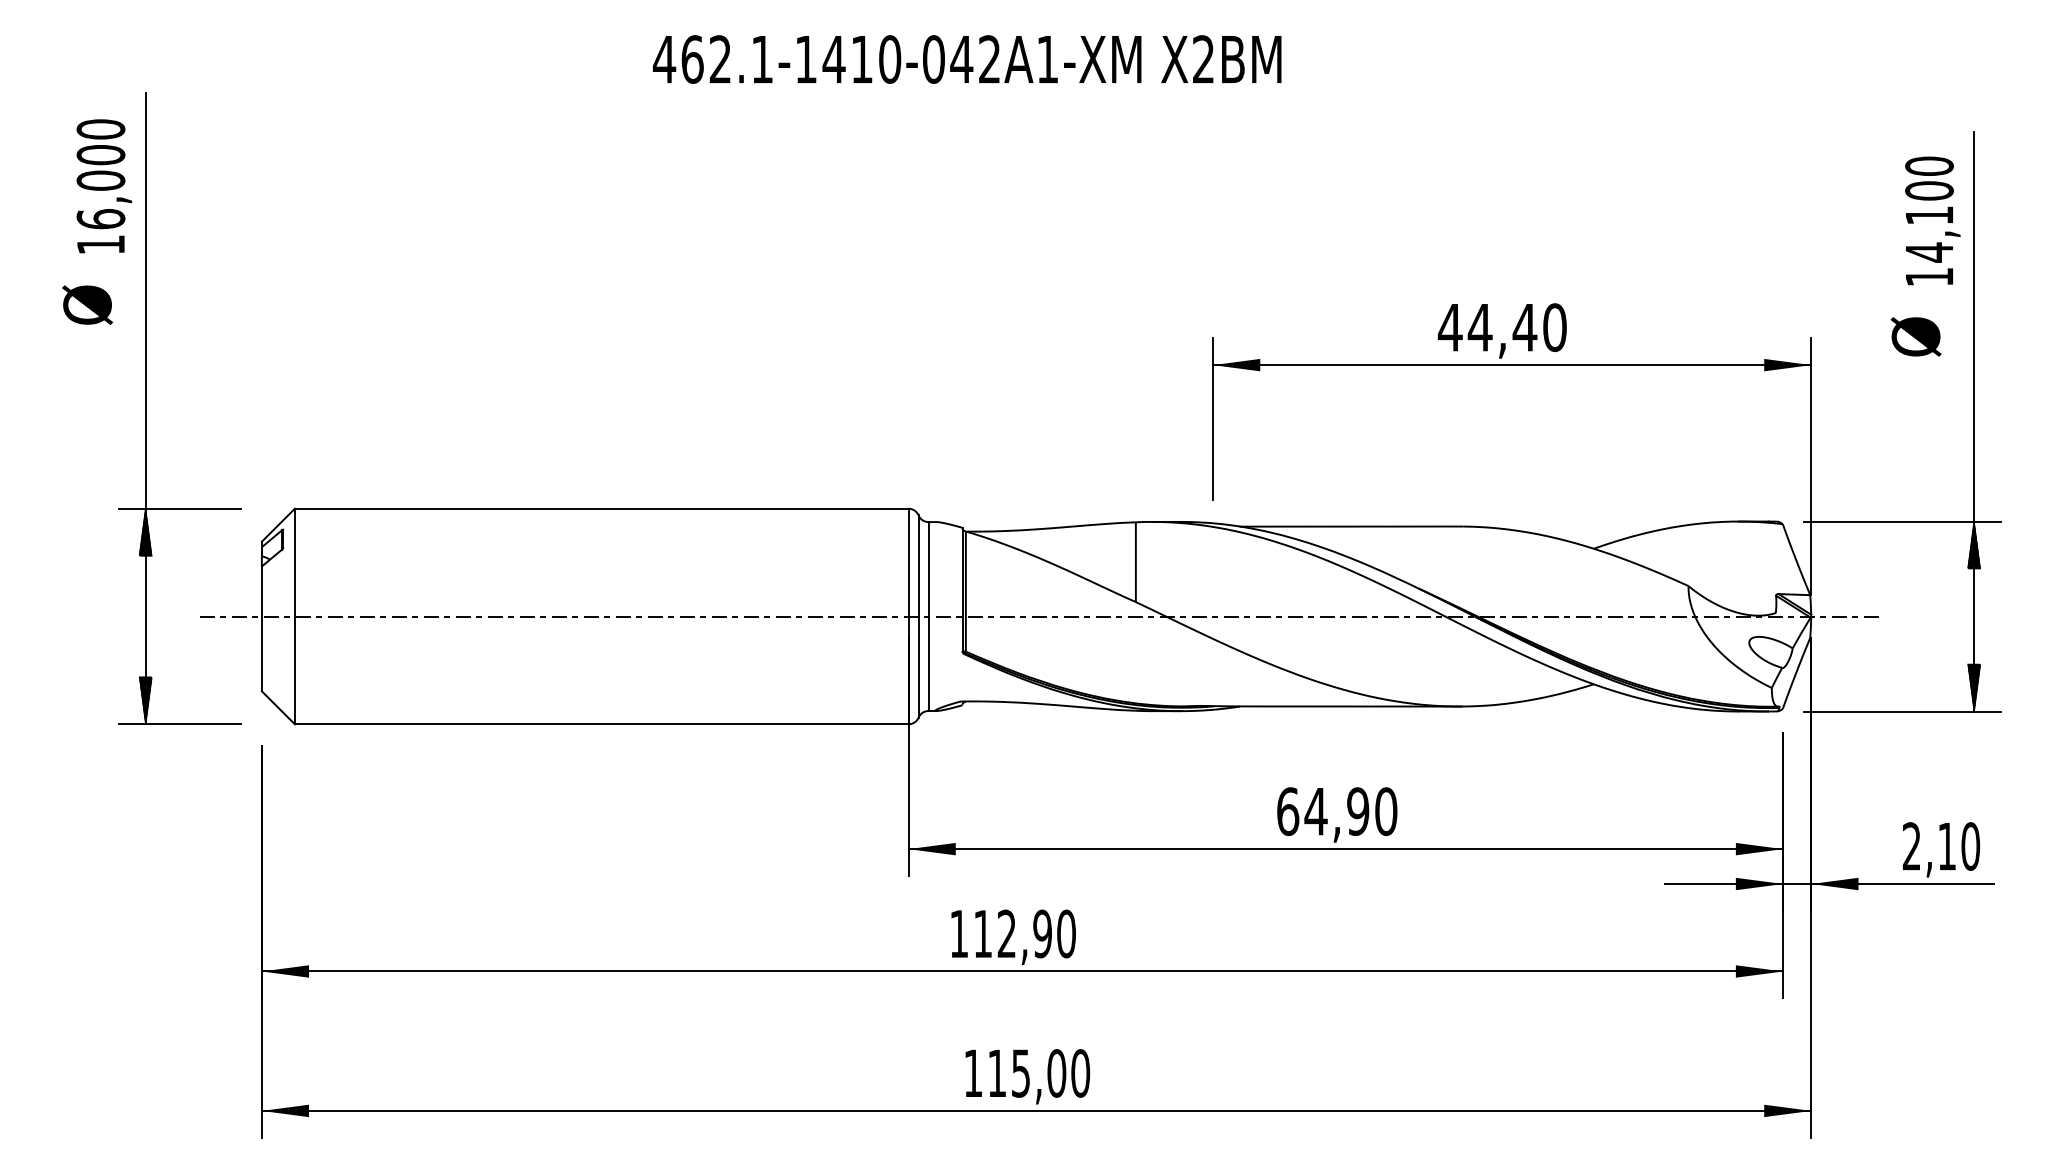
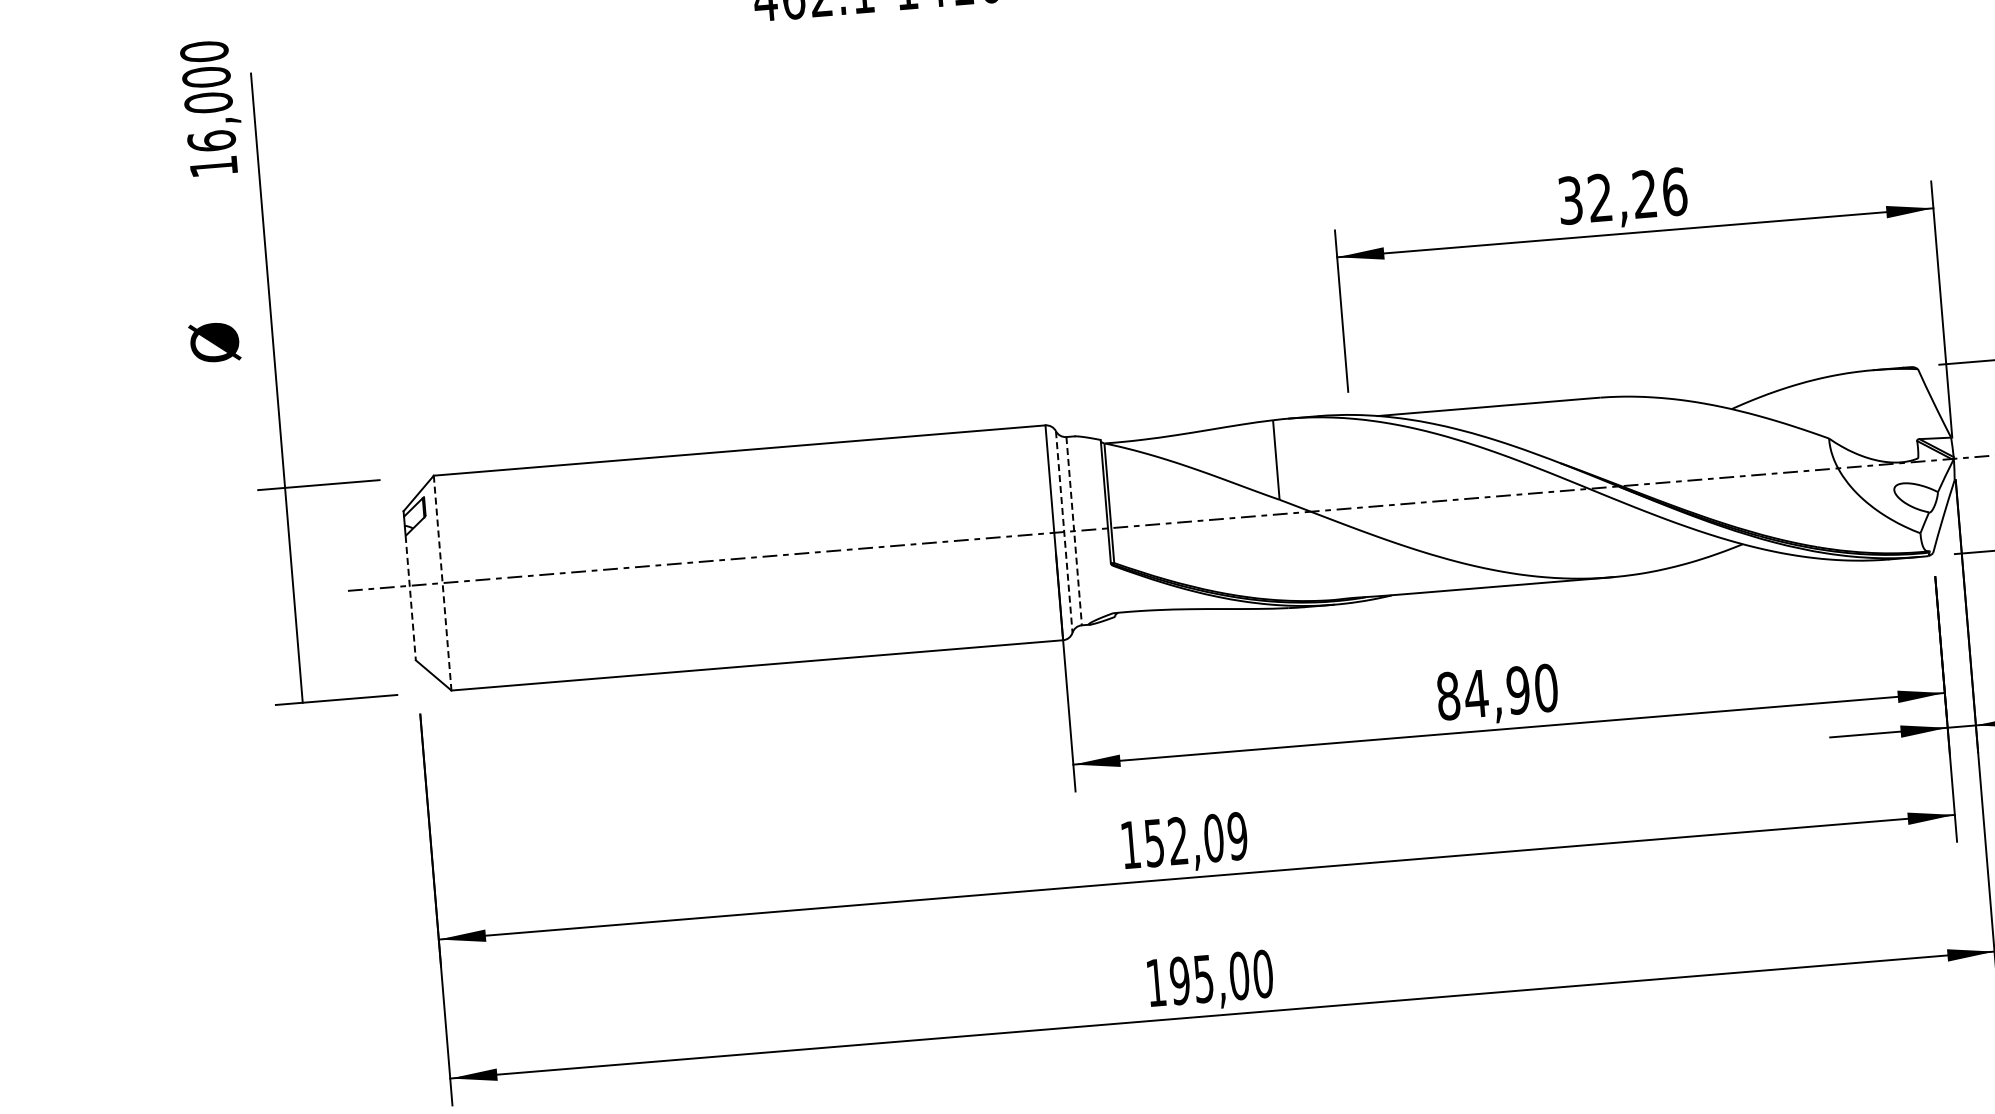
text: (103, 186) -> (211, 108), moved
text: (87, 304) -> (214, 341), moved
text: (1501, 327) -> (1621, 196), 44,40 -> 32,26
hatch: (145, 531) -> (286, 510), removed
line: (294, 616) -> (442, 583), solid -> dashed
line: (918, 617) -> (1064, 532), solid -> dashed
line: (928, 617) -> (1074, 532), solid -> dashed
line: (261, 629) -> (410, 598), solid -> dashed
hatch: (145, 700) -> (300, 679), removed
text: (1288, 811) -> (1448, 696), 64,90 -> 84,90
text: (1024, 933) -> (1195, 839), 112,90 -> 152,09
text: (996, 1073) -> (1179, 981), 115,00 -> 195,00

